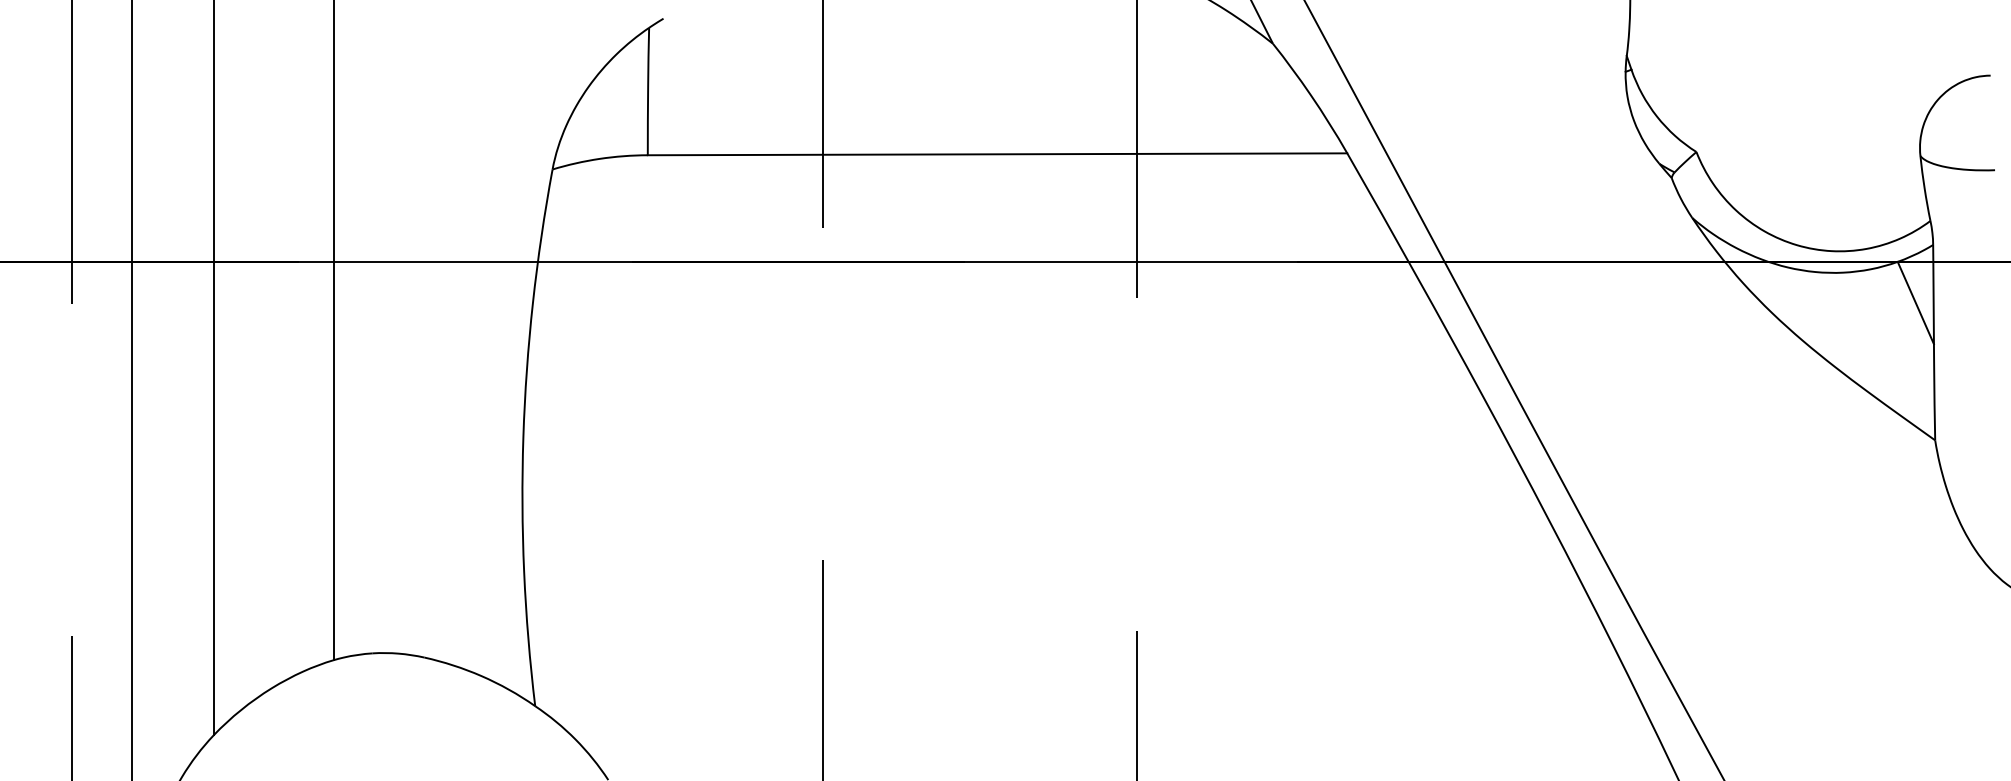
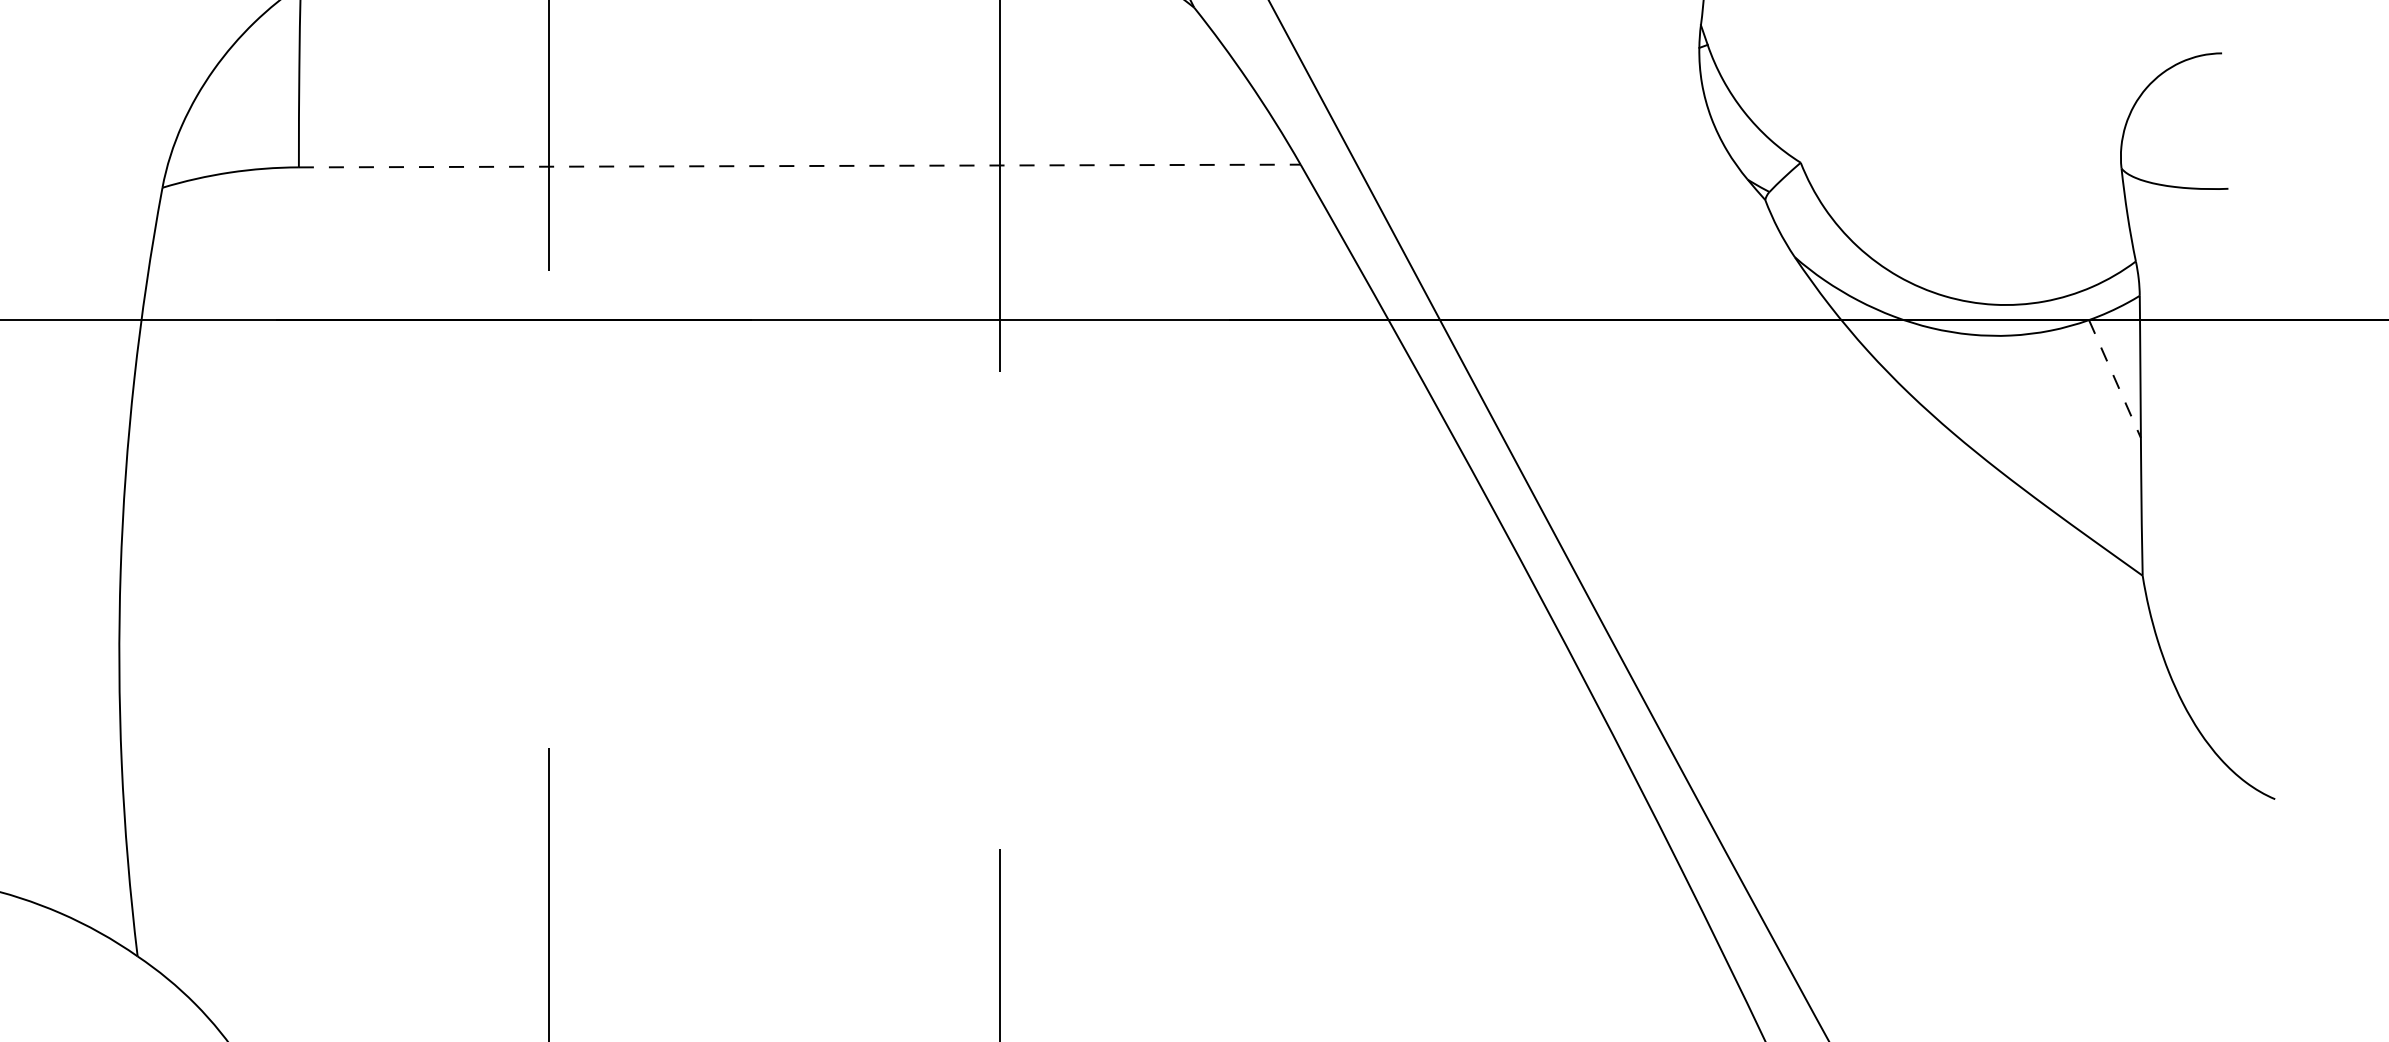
line: (997, 154) -> (799, 166), solid -> dashed
line: (1915, 303) -> (2114, 379), solid -> dashed

